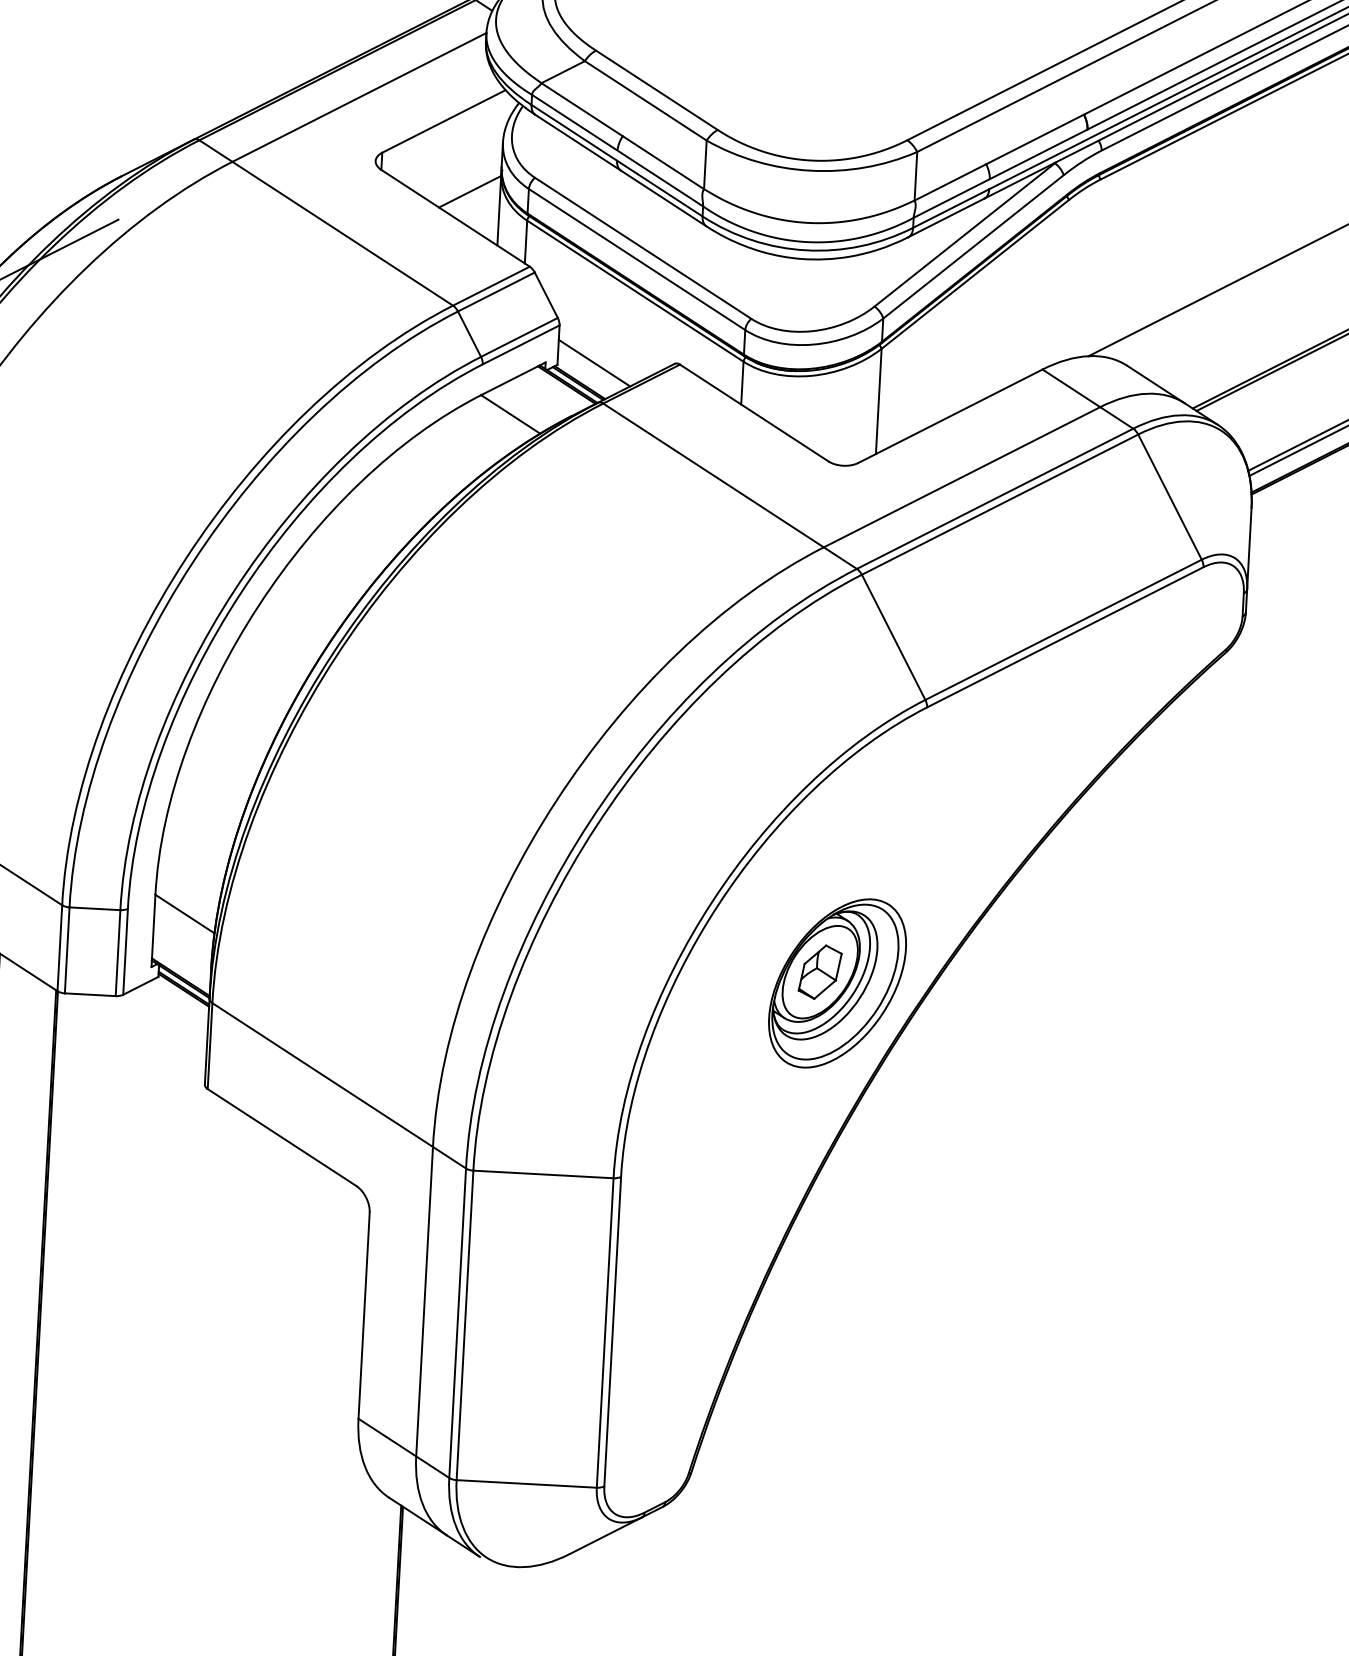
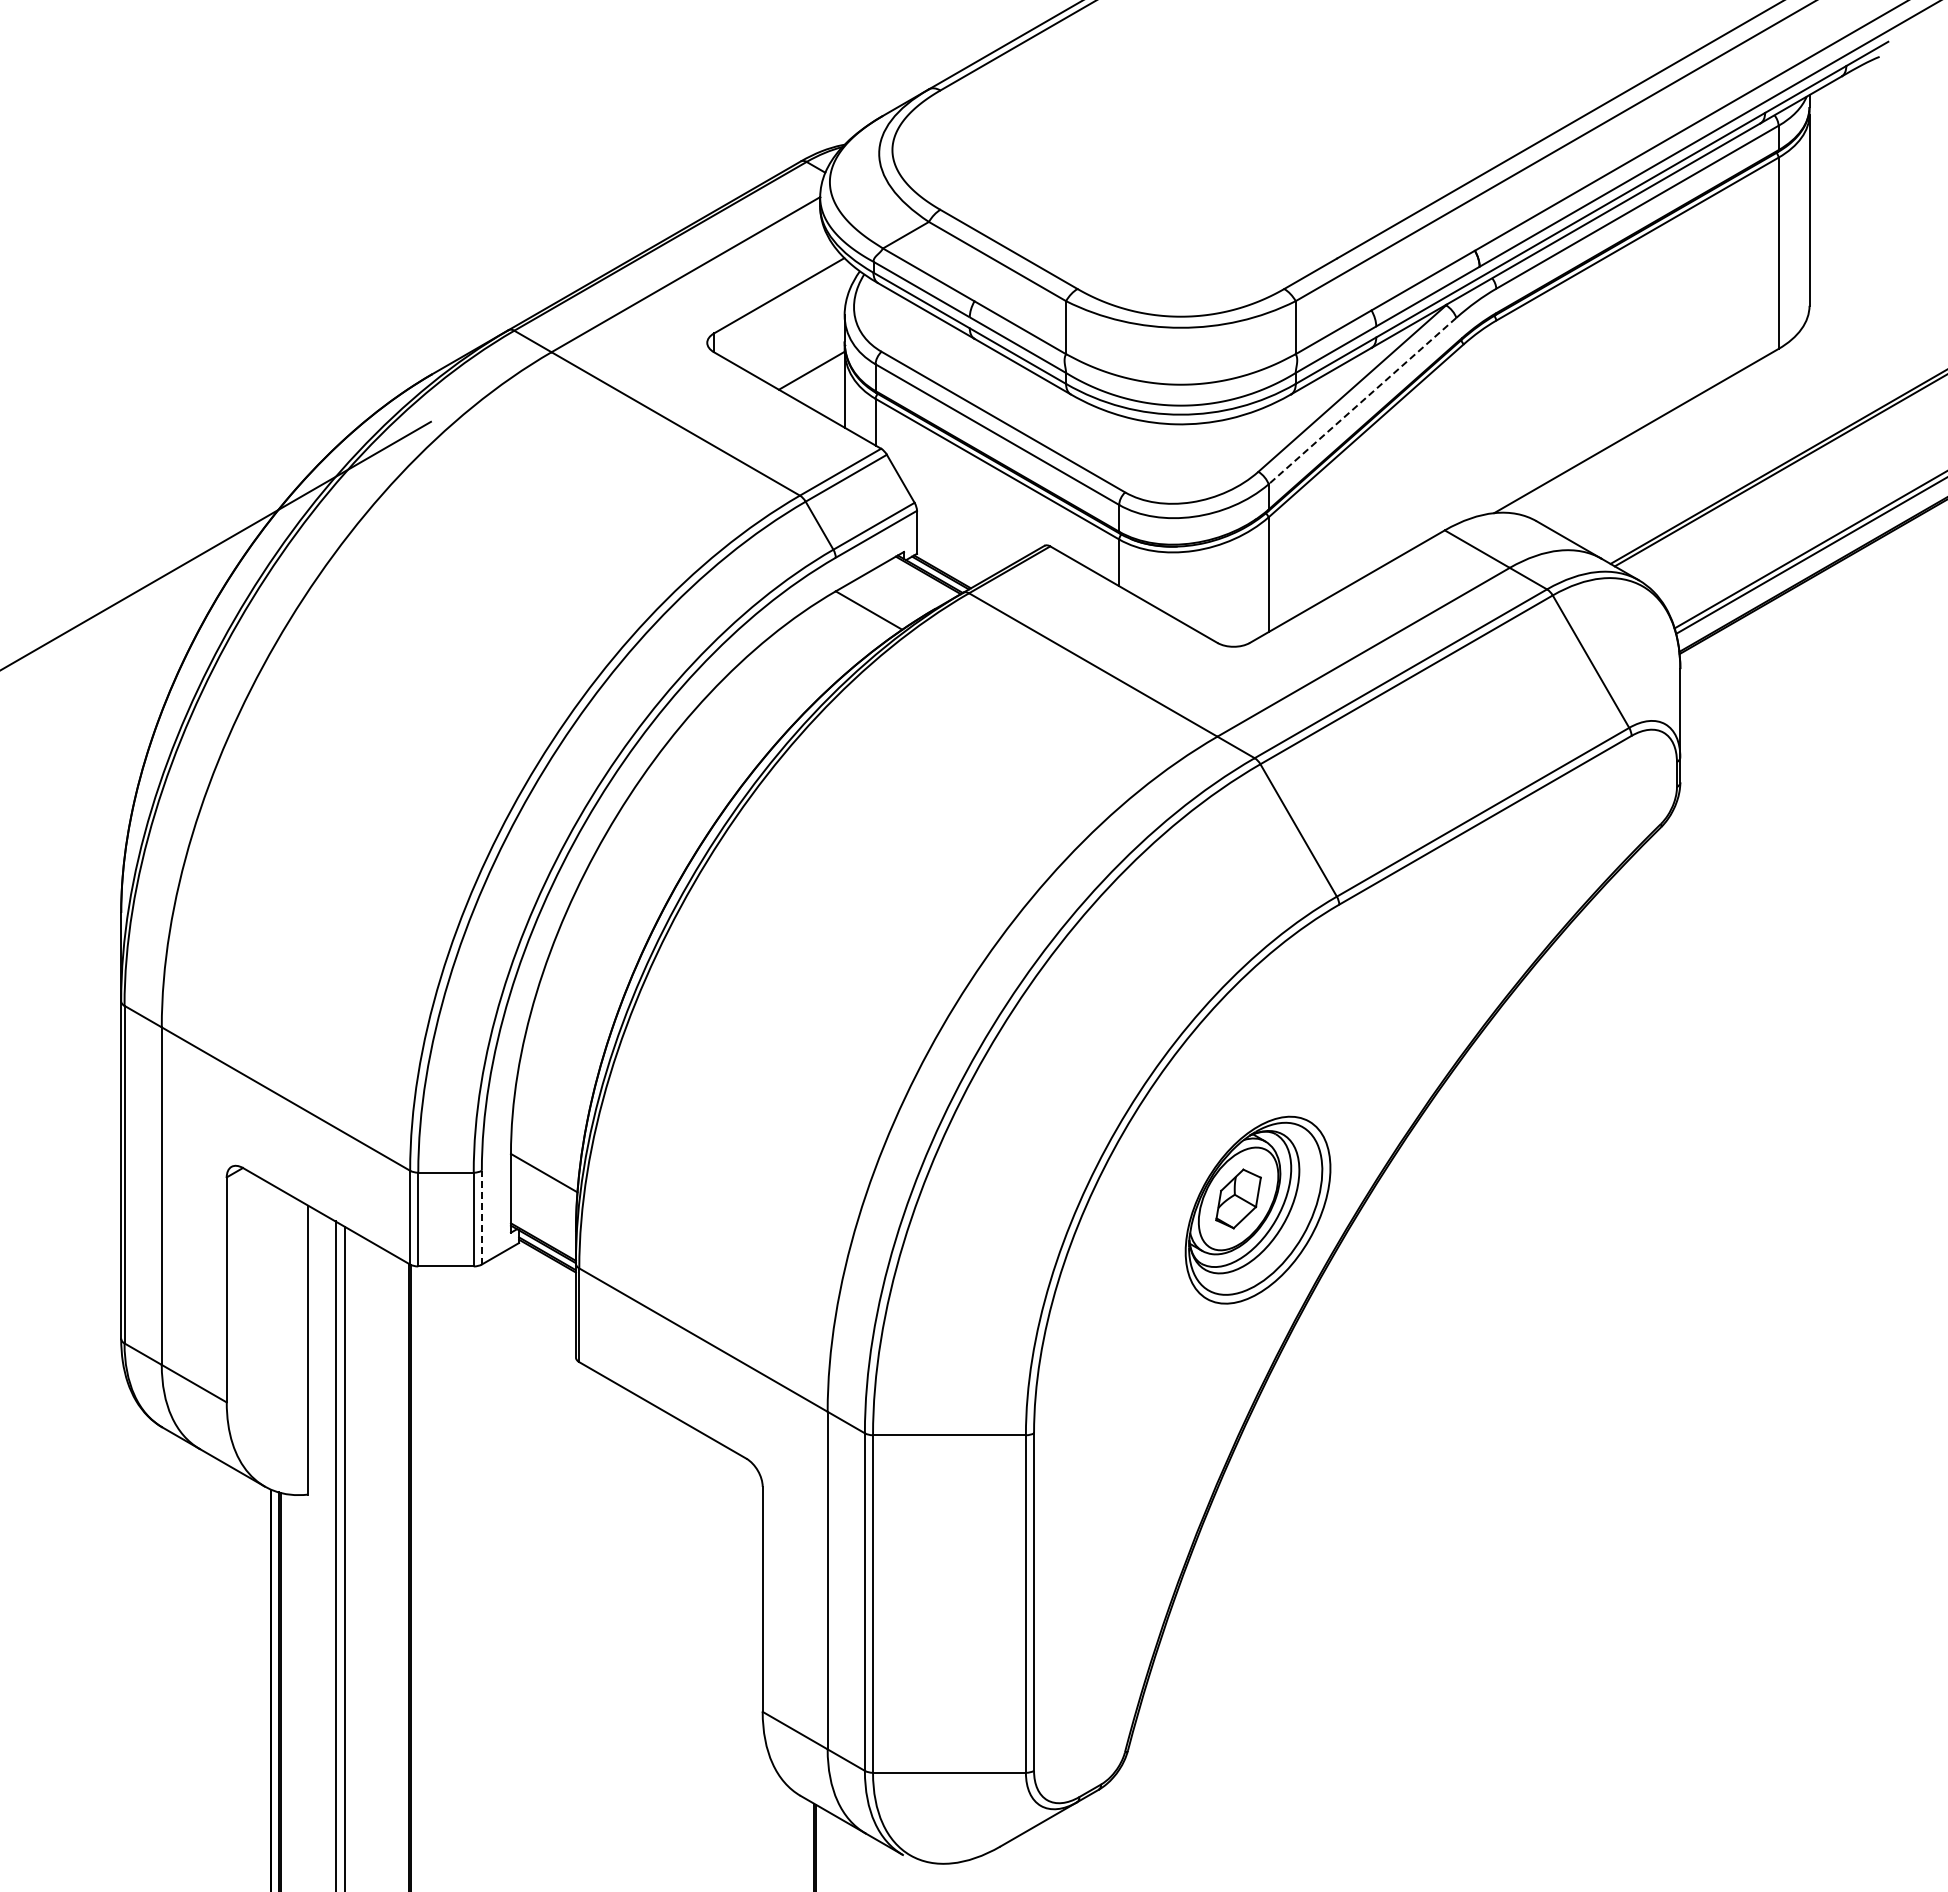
line: (973, 247) -> (1362, 401), solid -> dashed
line: (594, 362) -> (957, 549), removed
line: (125, 951) -> (481, 1217), solid -> dashed

